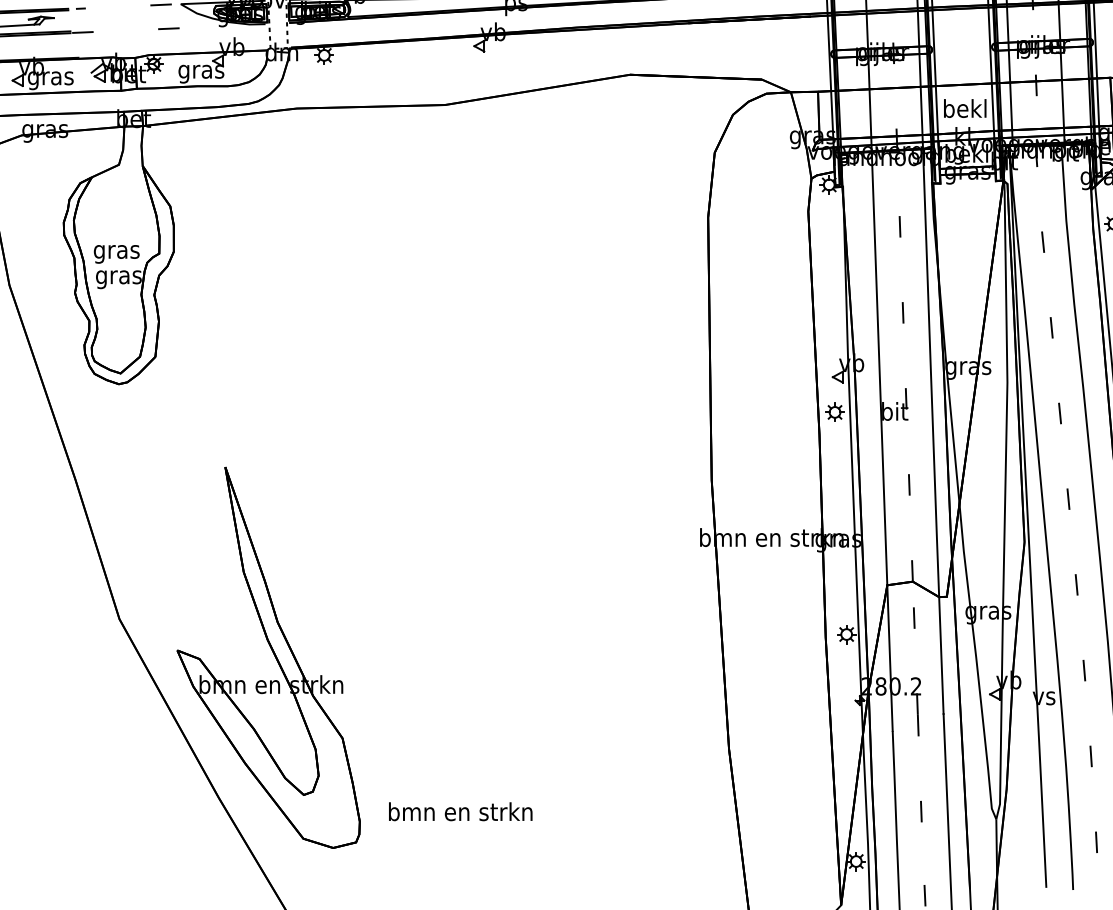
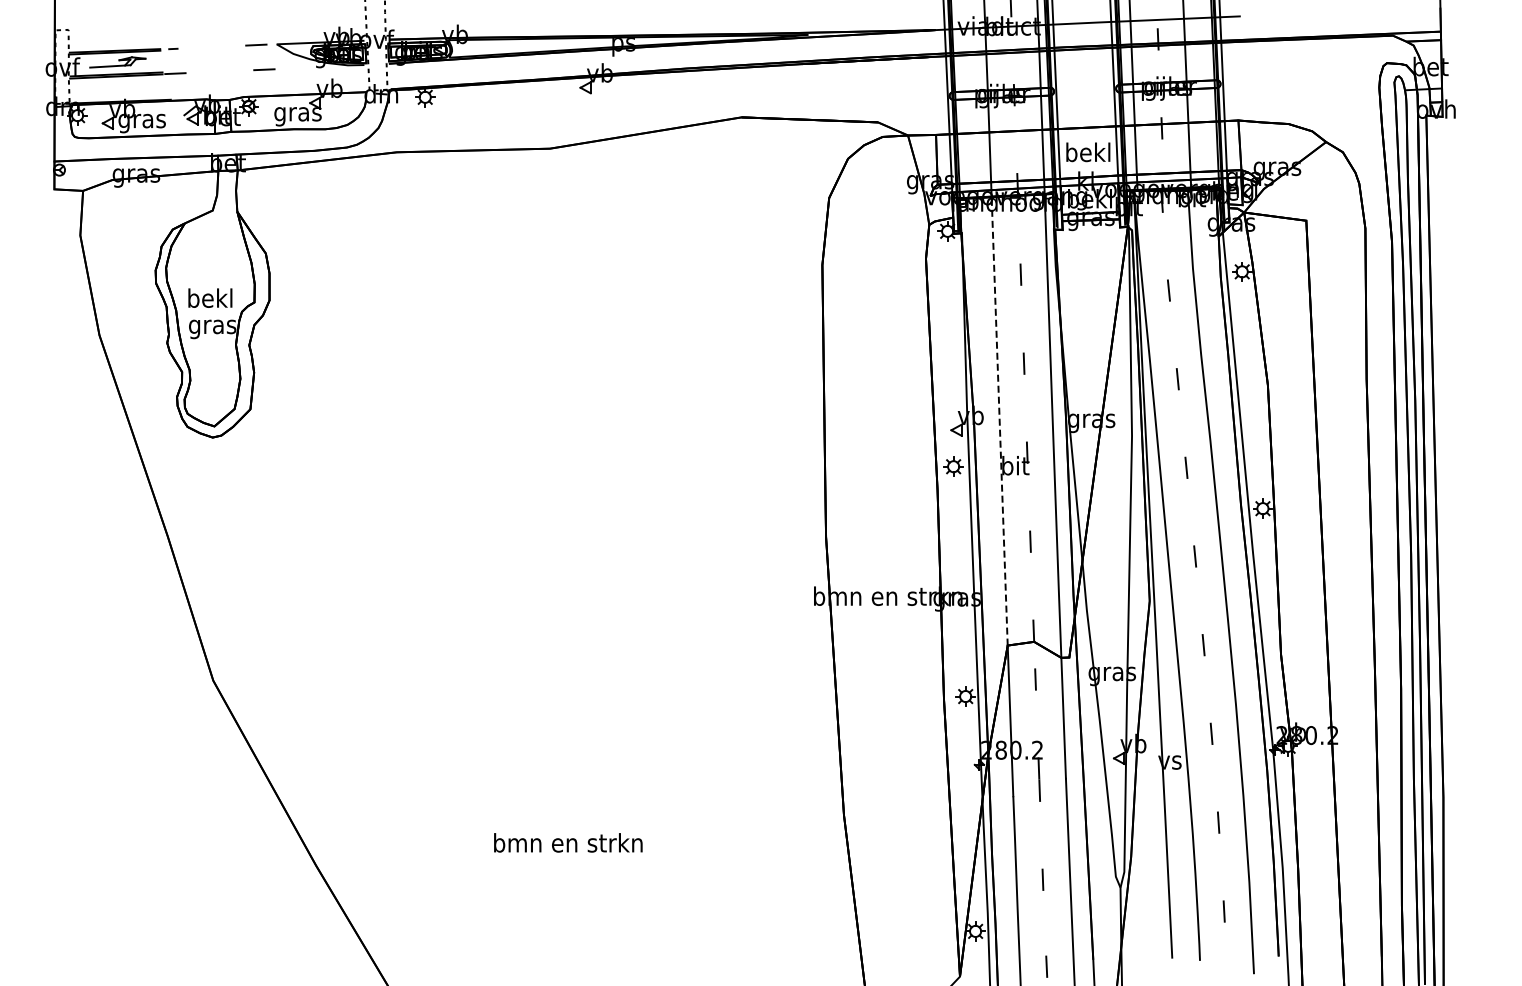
text: (116, 251) -> (210, 300), gras -> bekl
line: (879, 367) -> (999, 420), solid -> dashed
part: (268, 657) -> (367, 720), removed
text: (460, 811) -> (568, 842), moved

